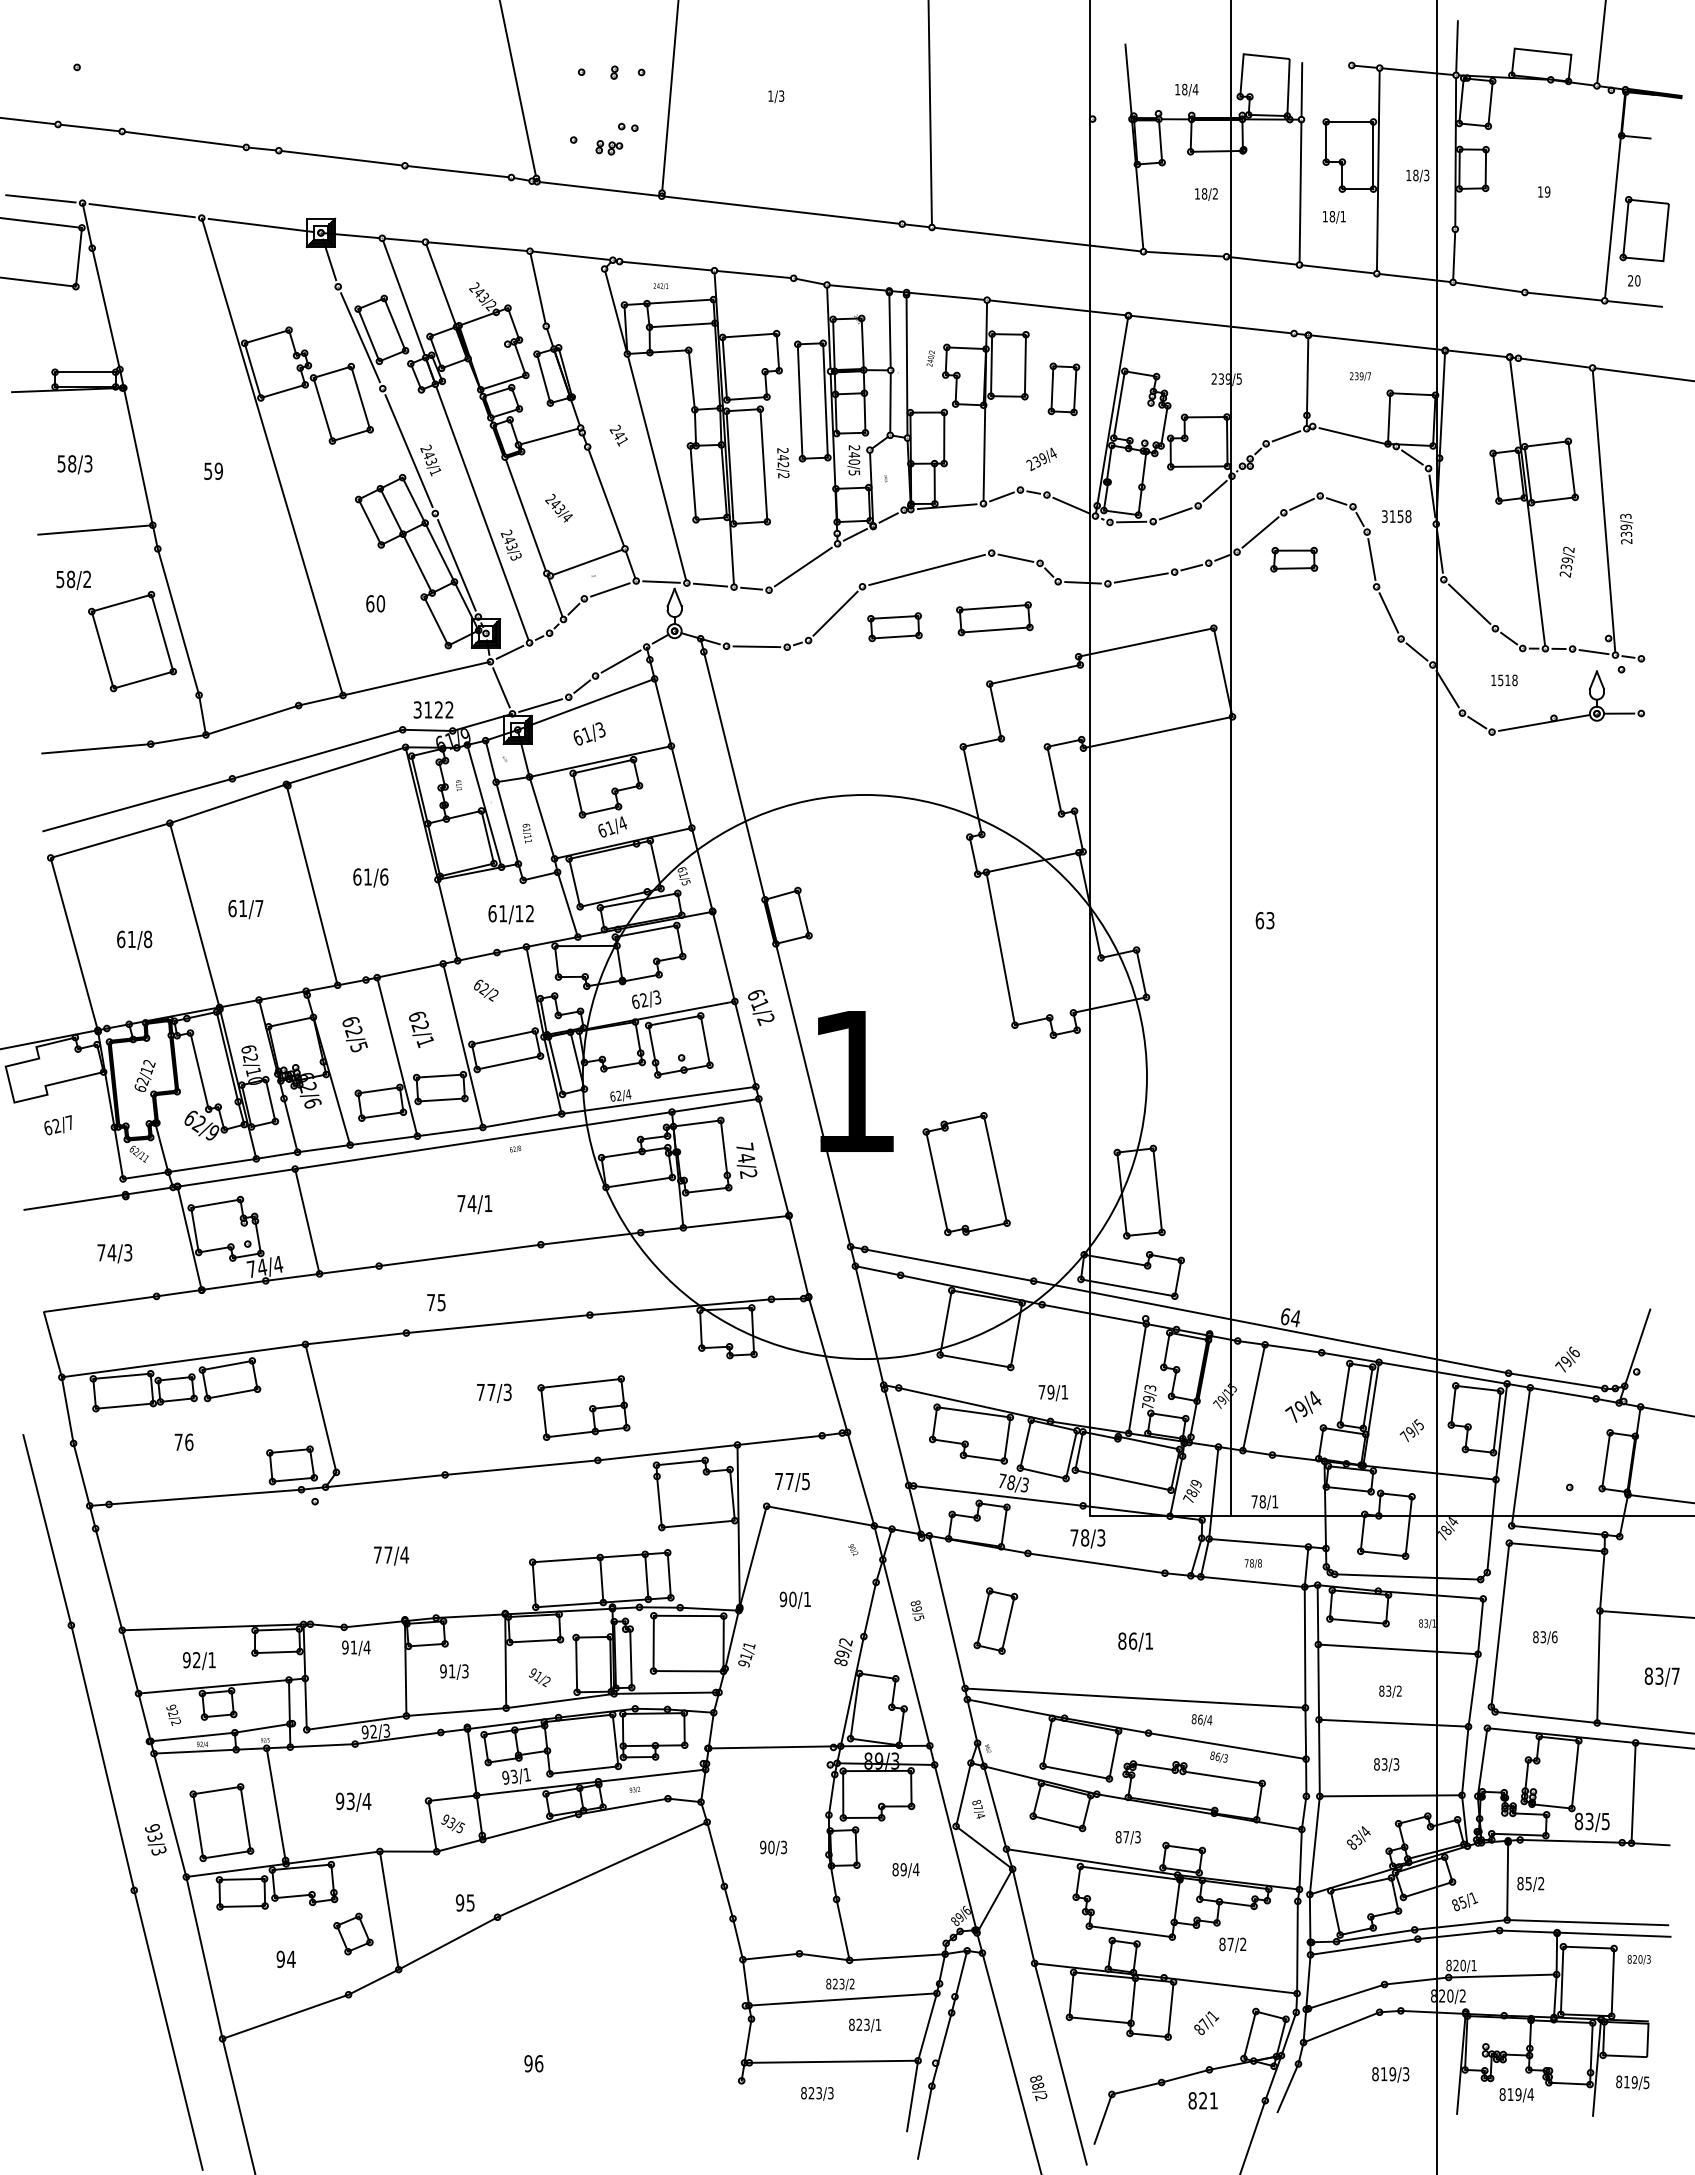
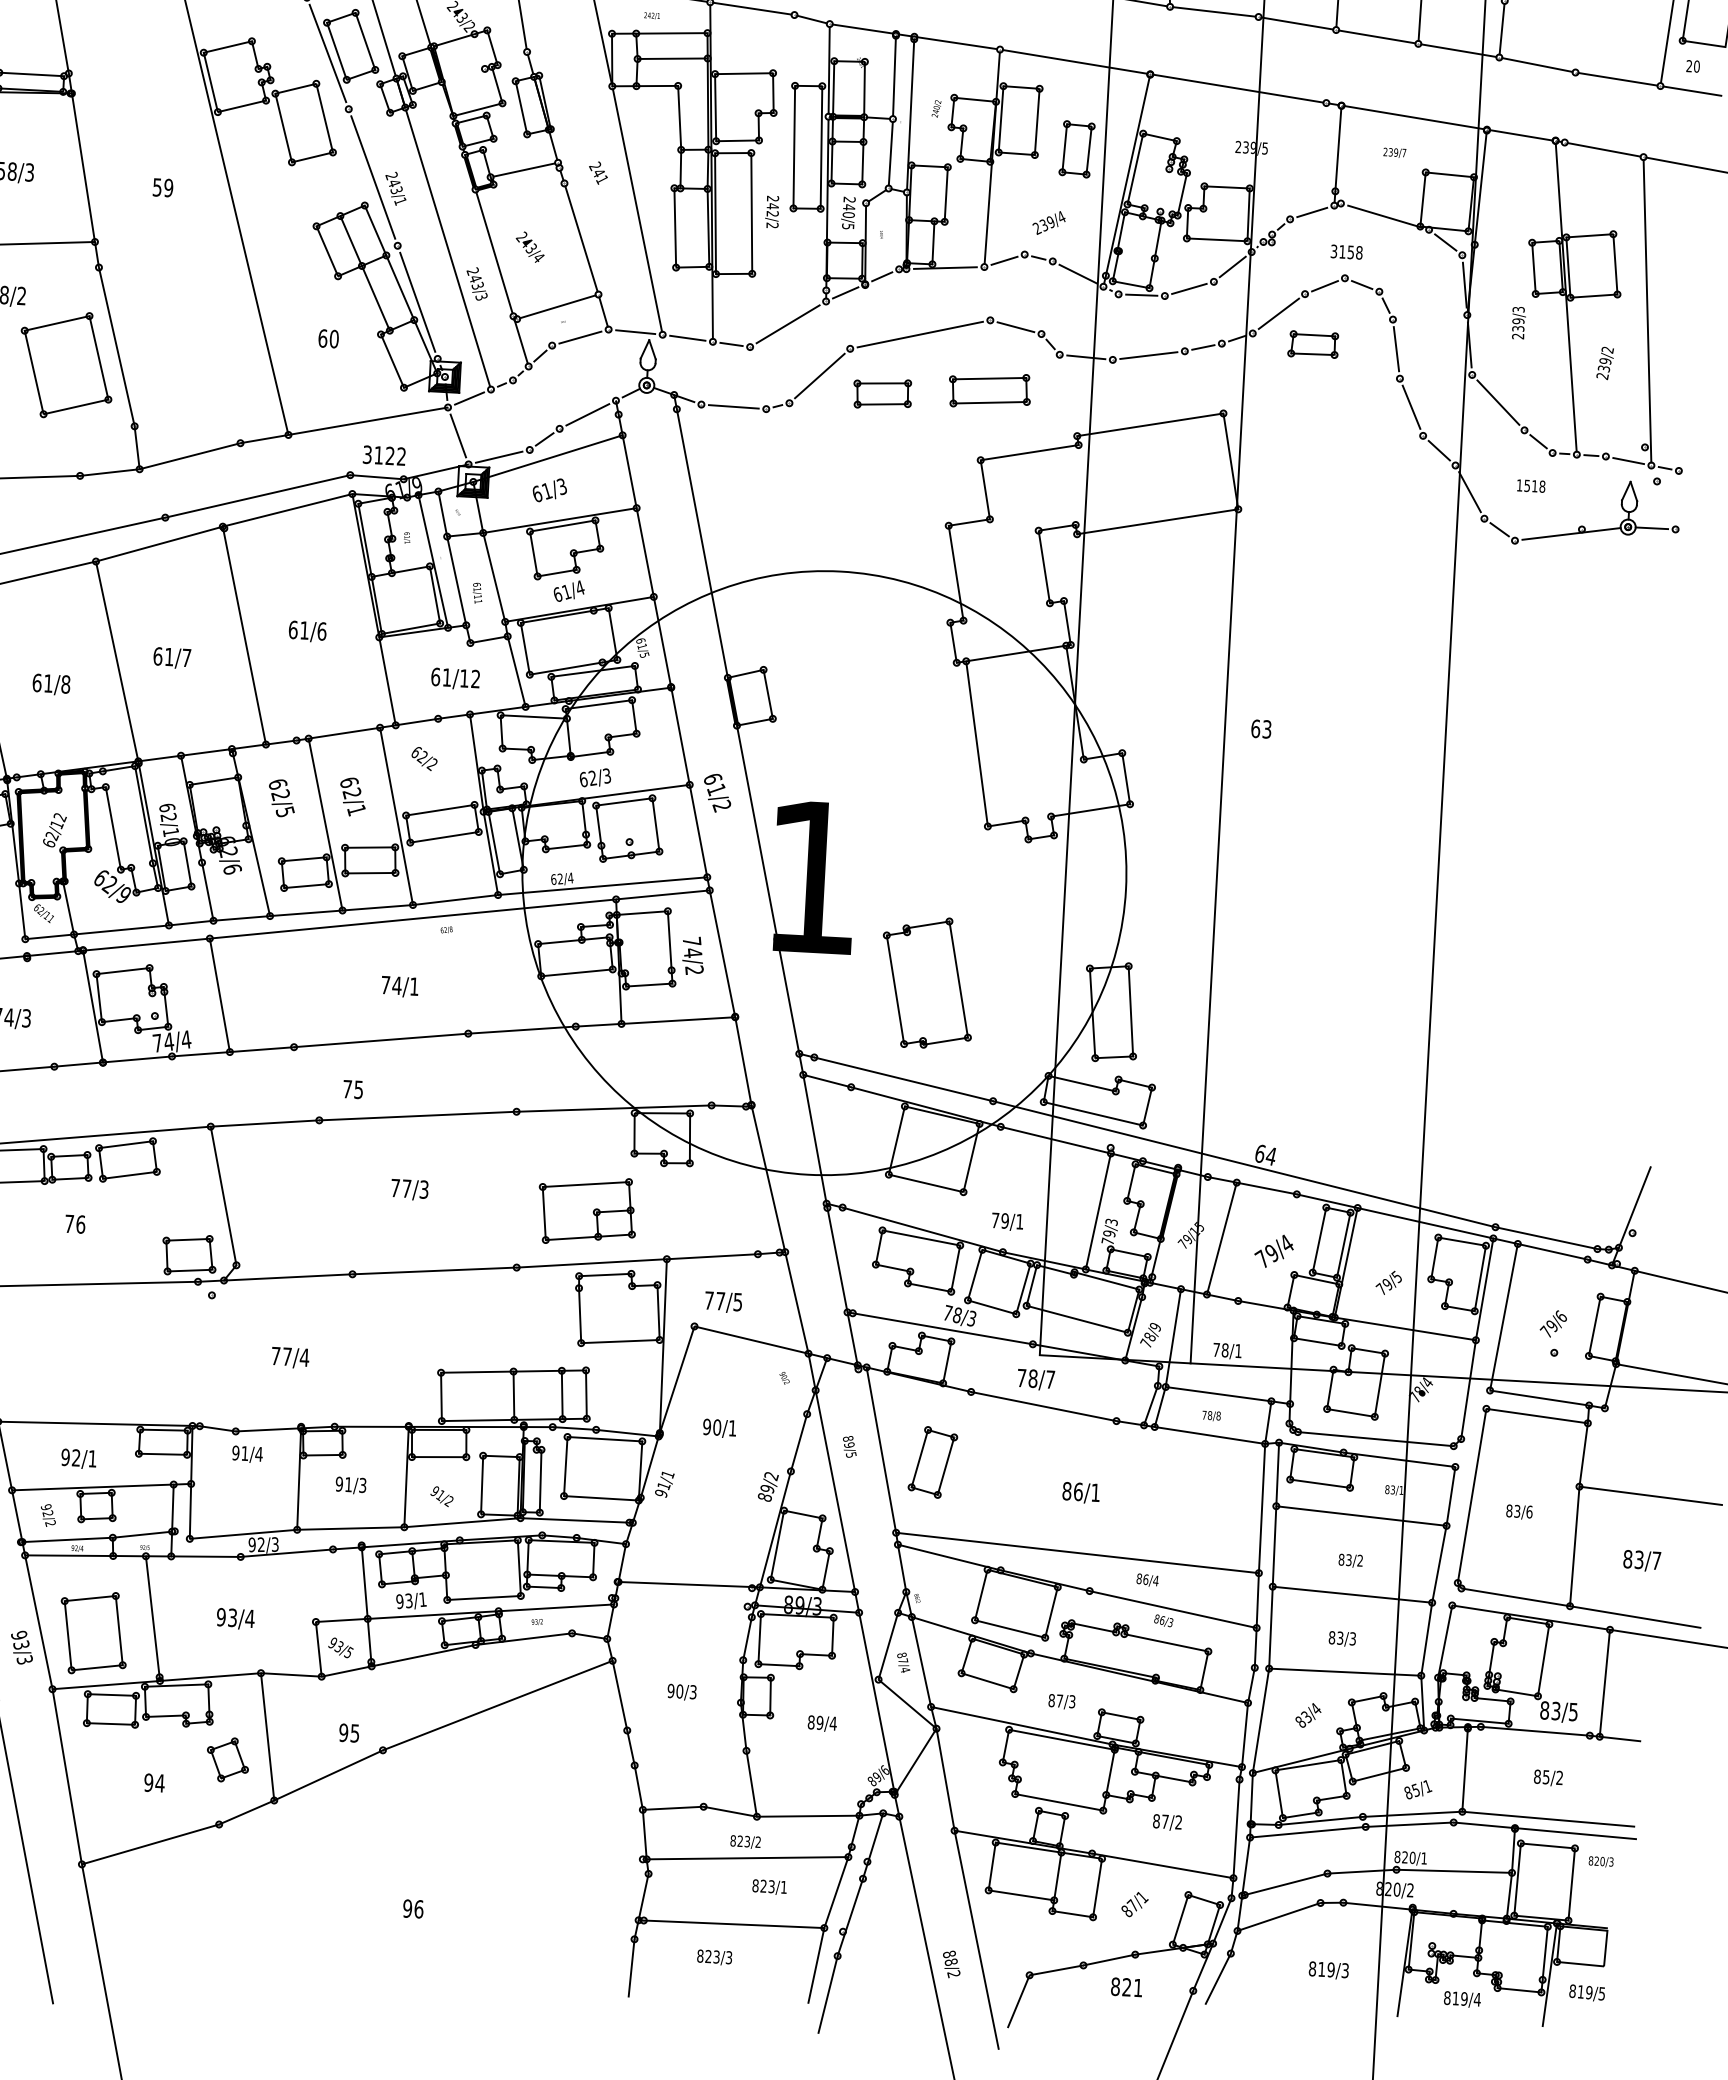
text: (1396, 516) -> (1346, 252), moved
text: (1626, 528) -> (1518, 322), moved
text: (1567, 1359) -> (1553, 1323), moved
part: (583, 1407) -> (586, 1210), moved
text: (1101, 1537) -> (1050, 1379), 78/3 -> 78/7
text: (1530, 1884) -> (1548, 1778), moved
line: (740, 2107) -> (631, 1967), added

